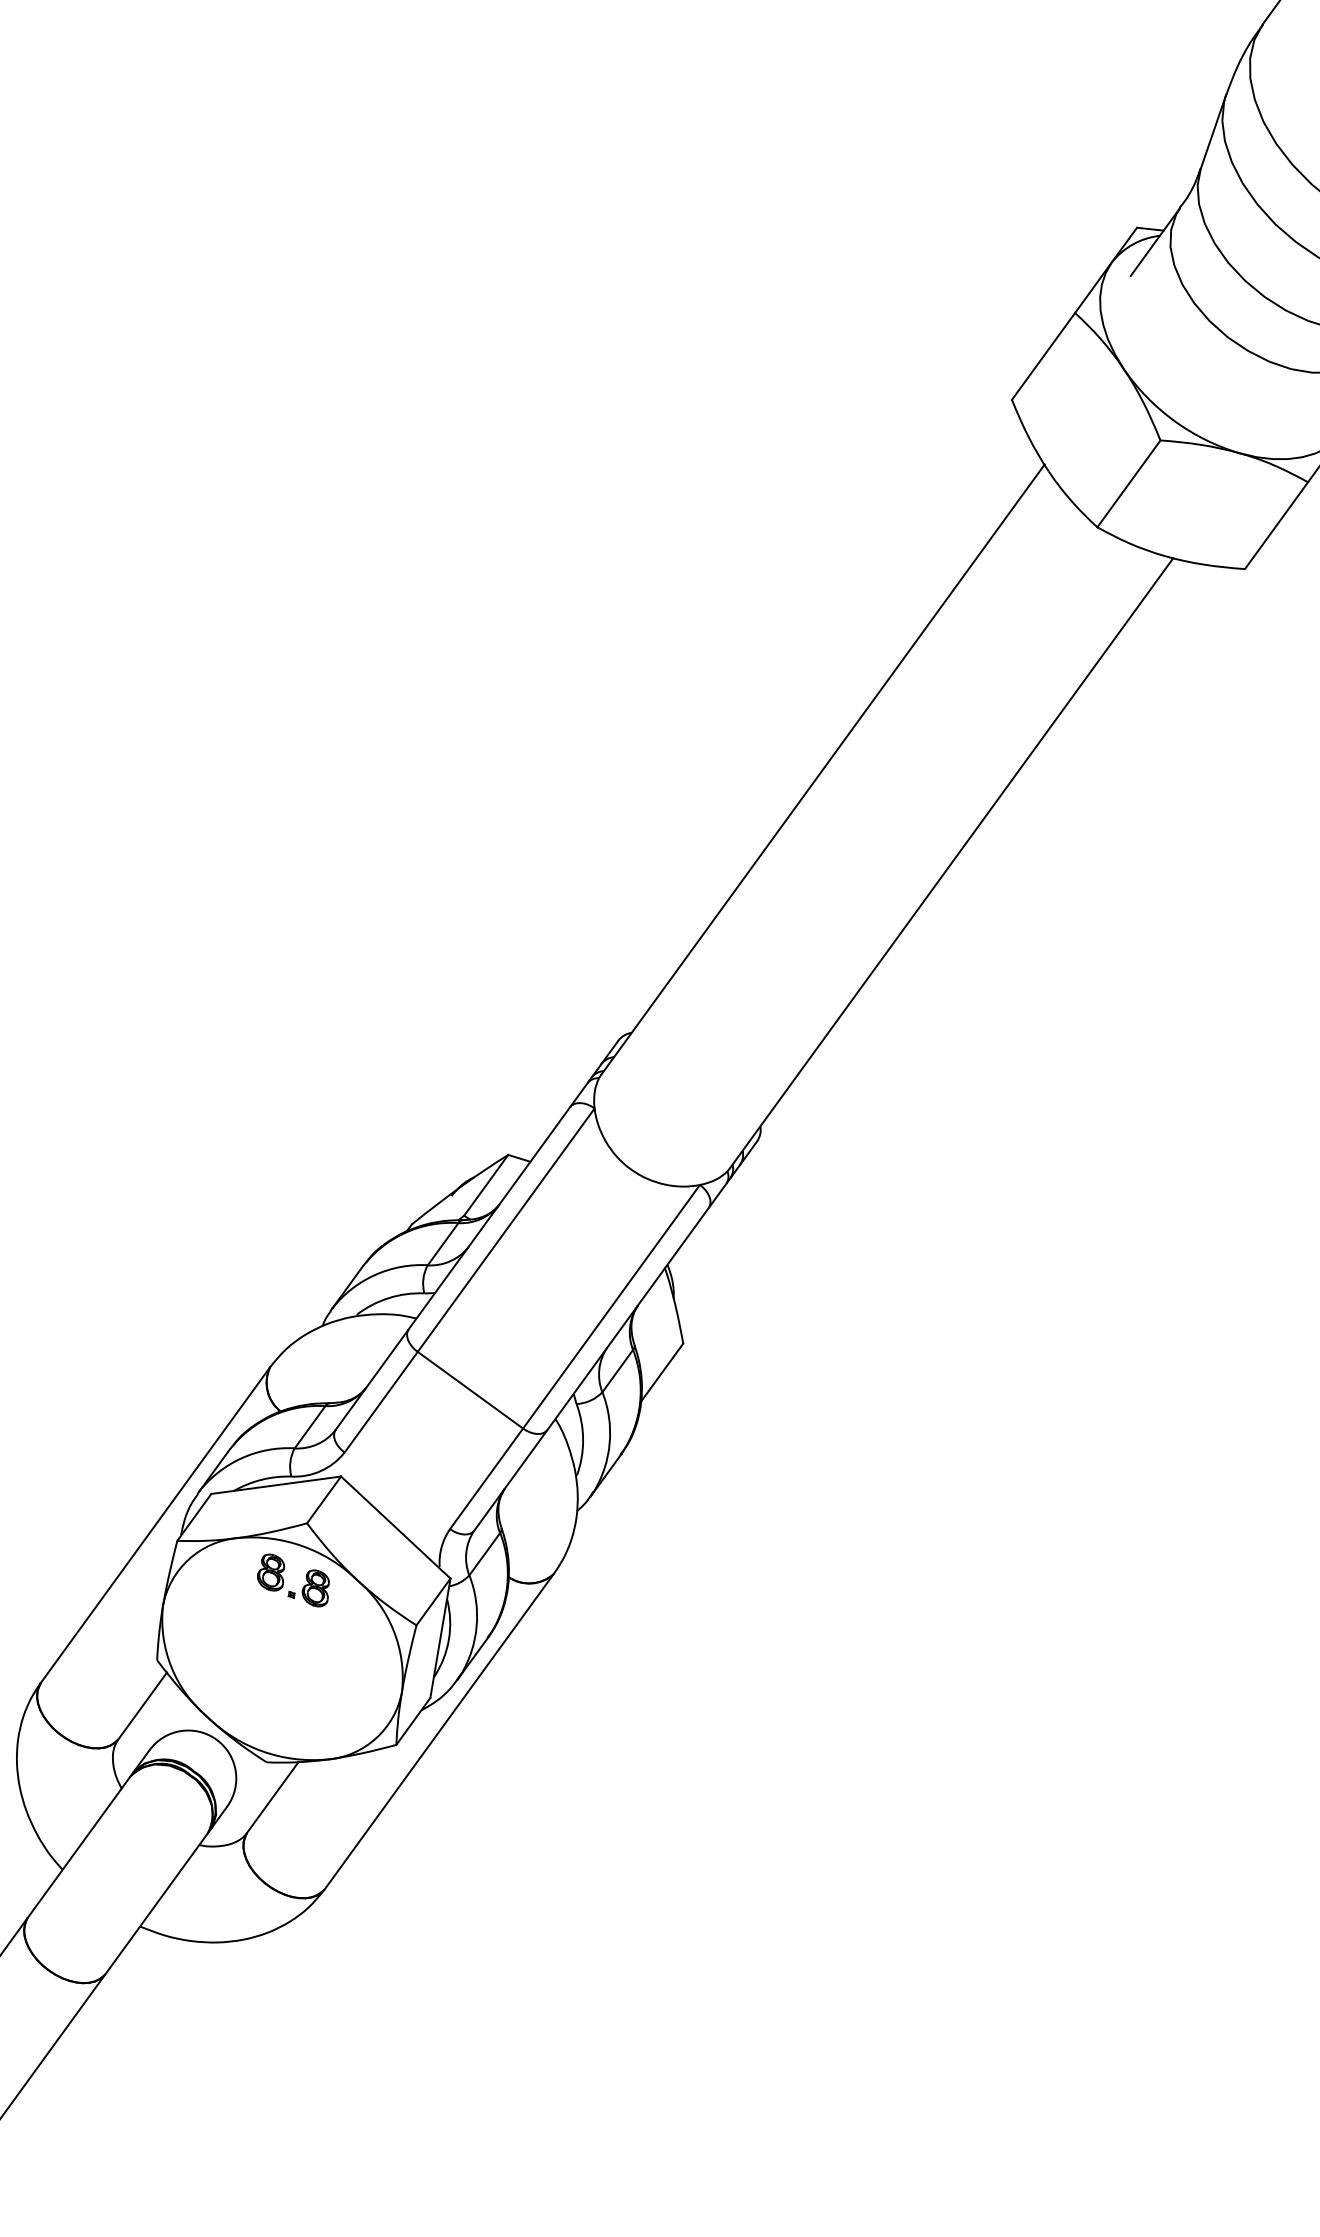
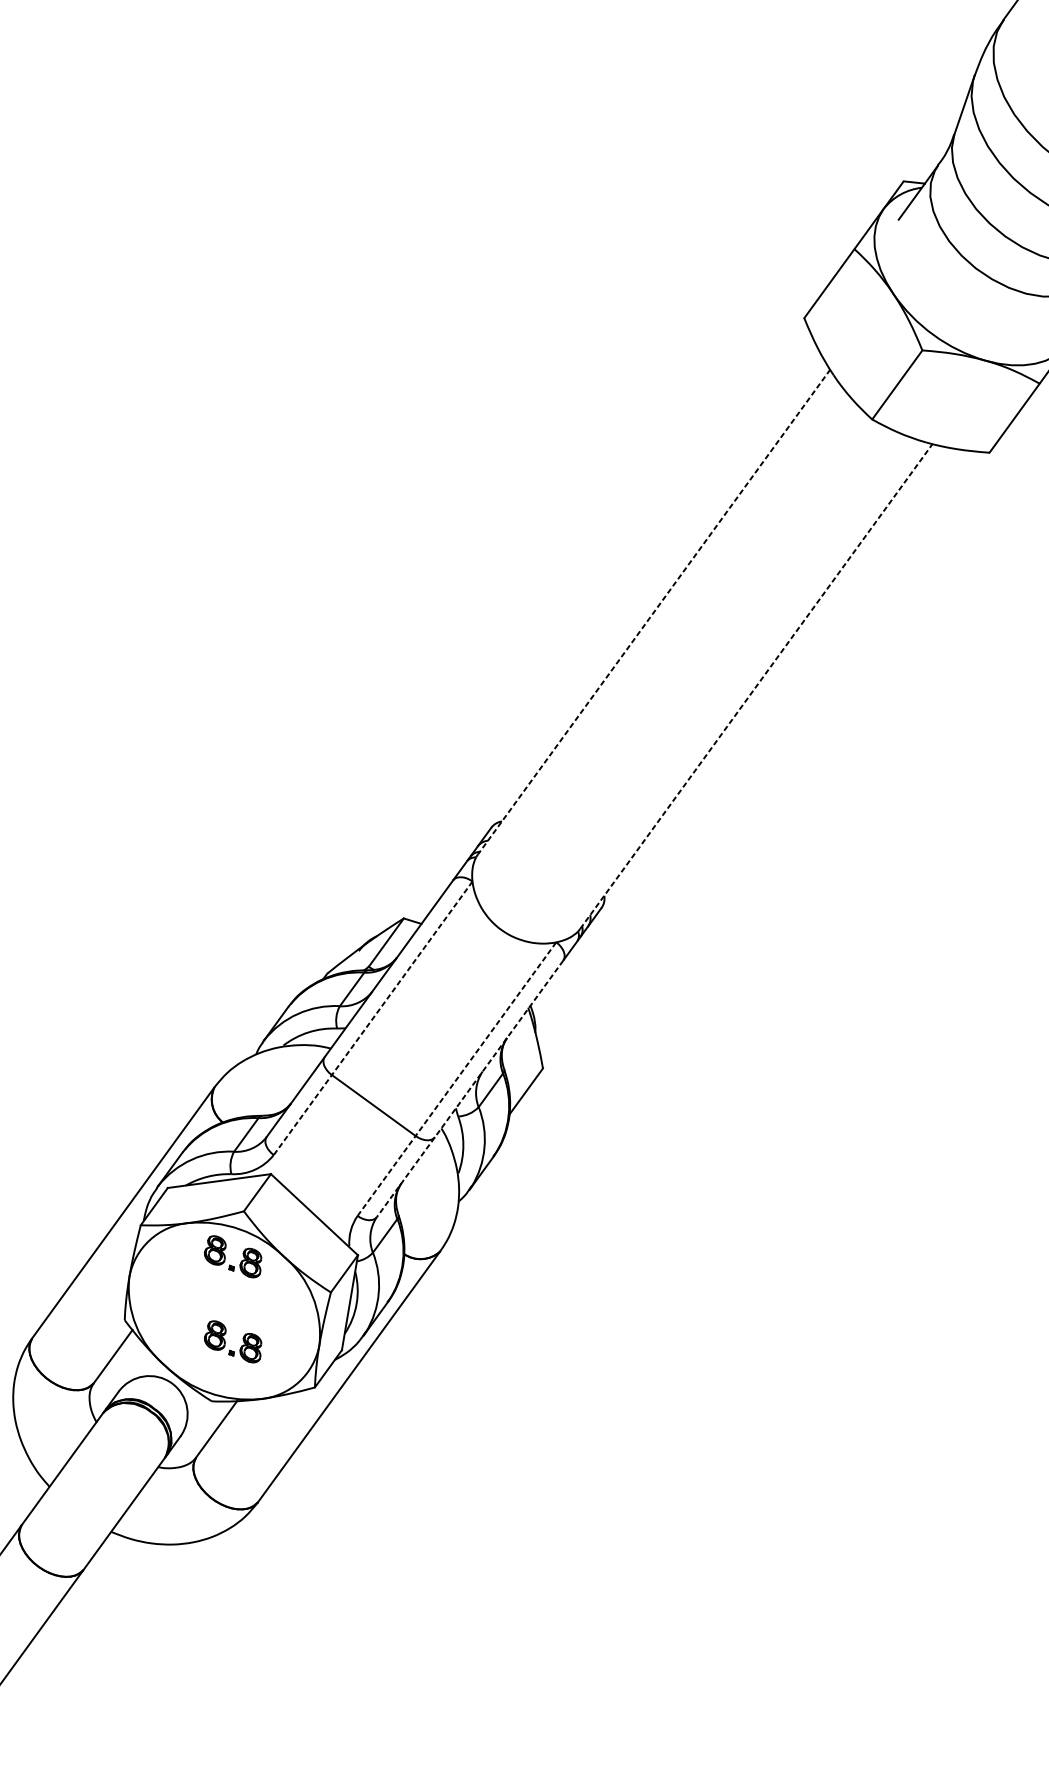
line: (822, 769) -> (653, 612), solid -> dashed
line: (951, 863) -> (756, 686), solid -> dashed
line: (469, 1280) -> (373, 1018), solid -> dashed
line: (575, 1357) -> (457, 1079), solid -> dashed
line: (591, 1369) -> (470, 1089), solid -> dashed
part: (283, 1687) -> (225, 1341), added

